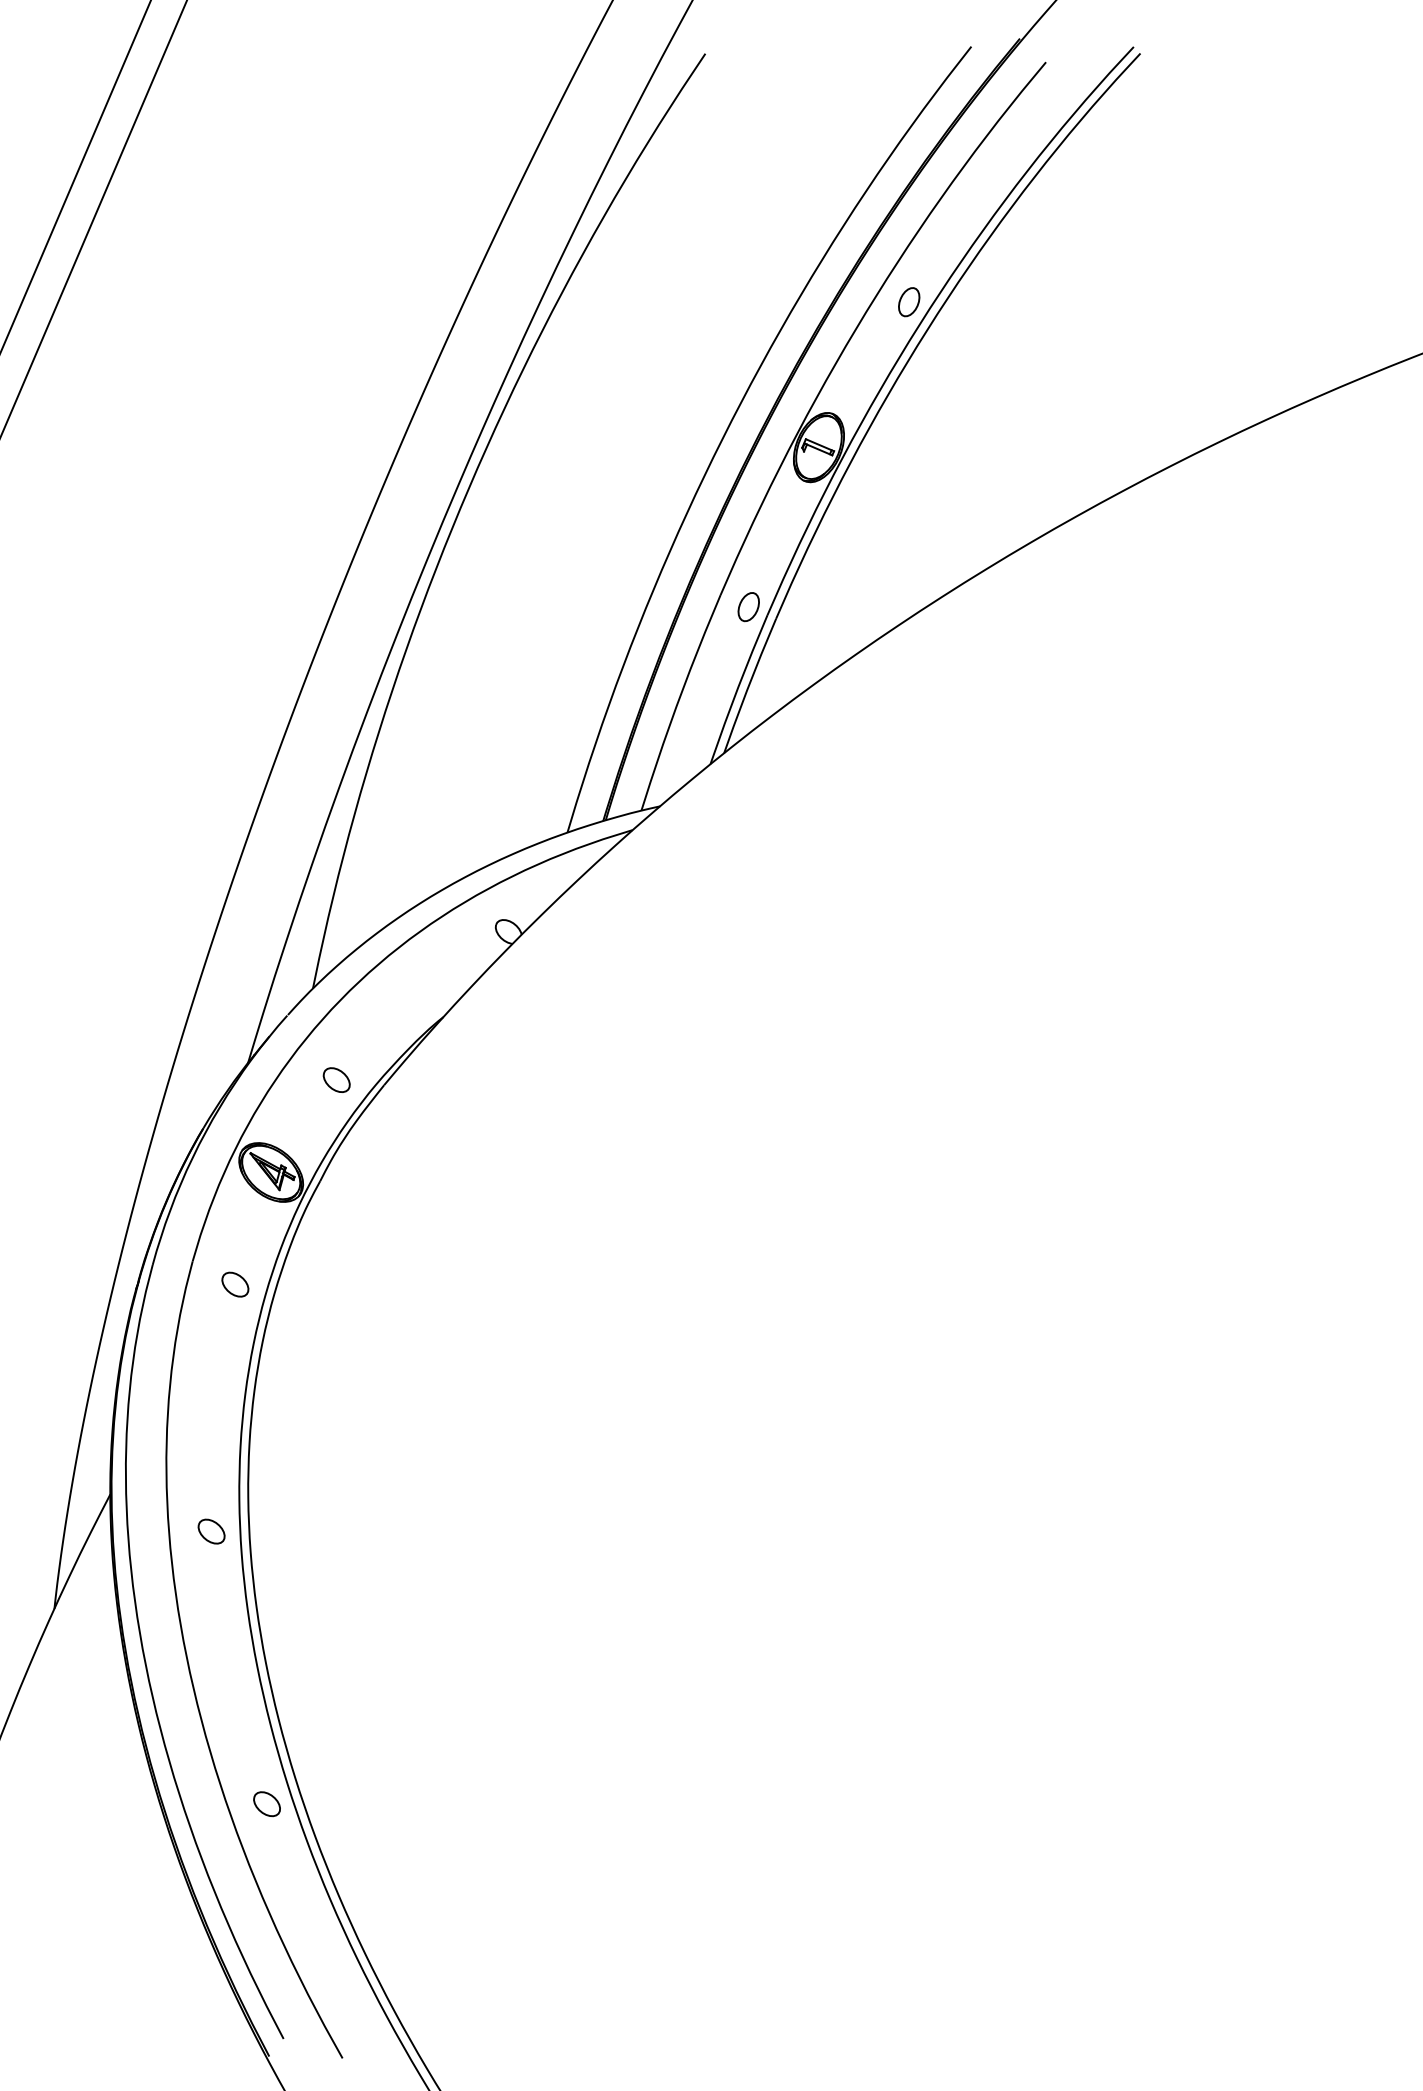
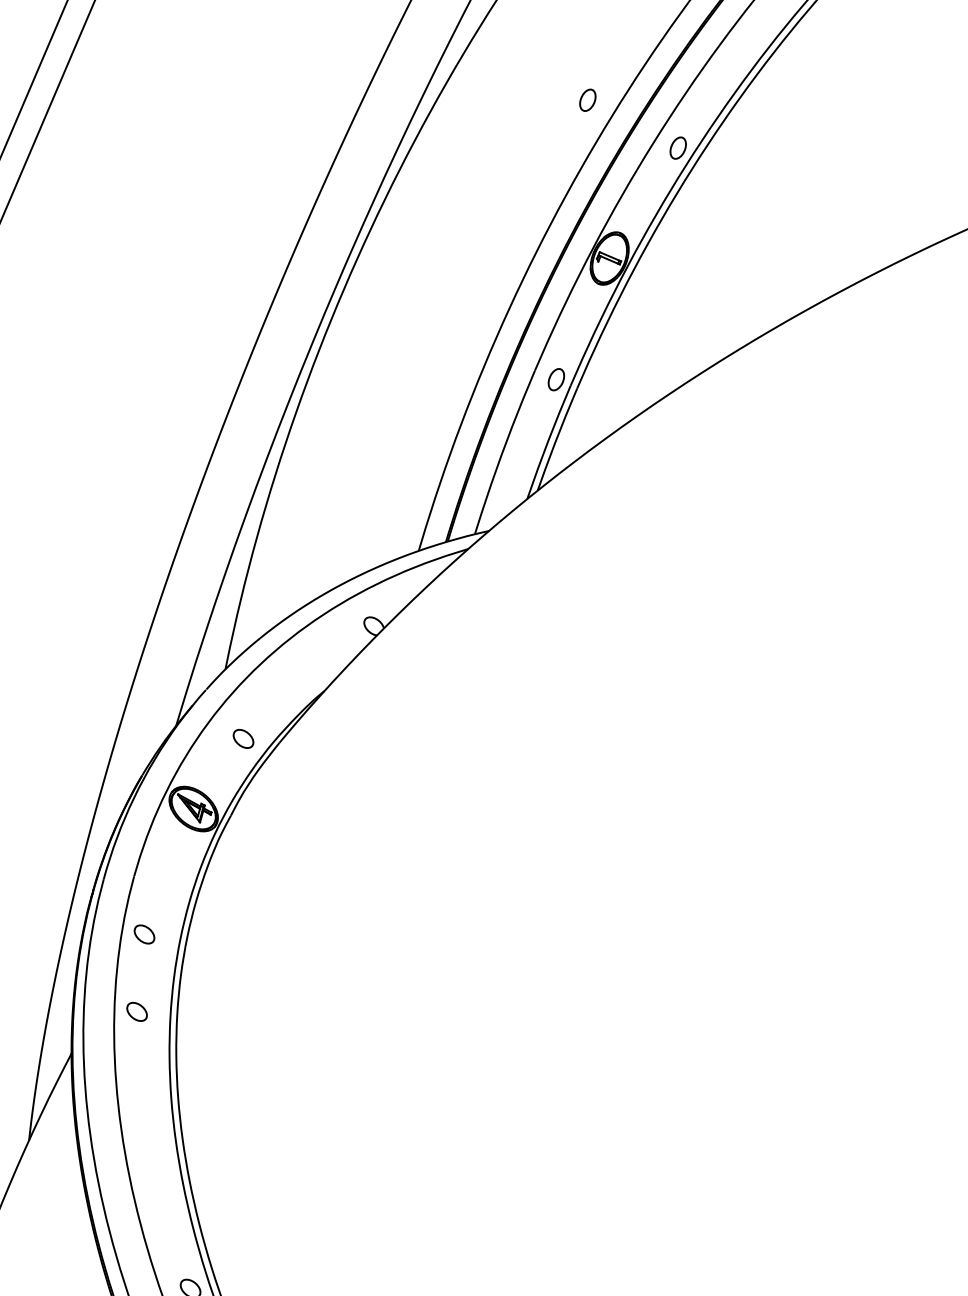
part: (790, 239) -> (588, 100), added
part: (235, 1284) -> (144, 934), moved
part: (211, 1531) -> (137, 1011), moved

